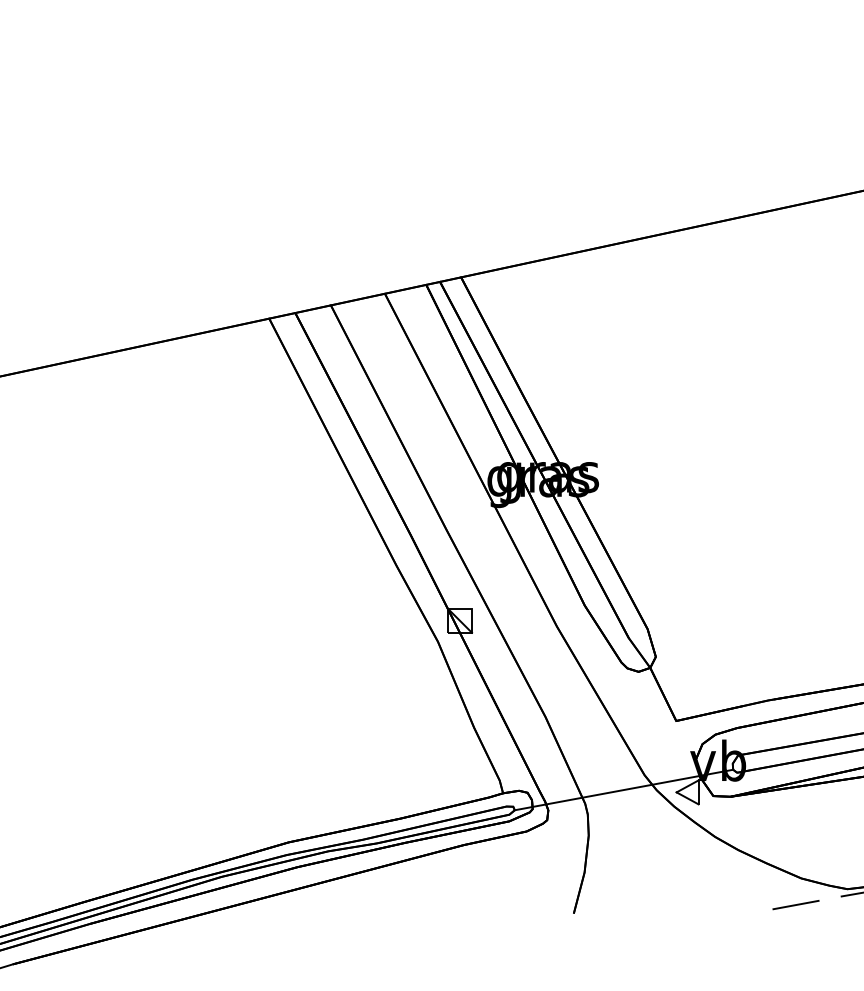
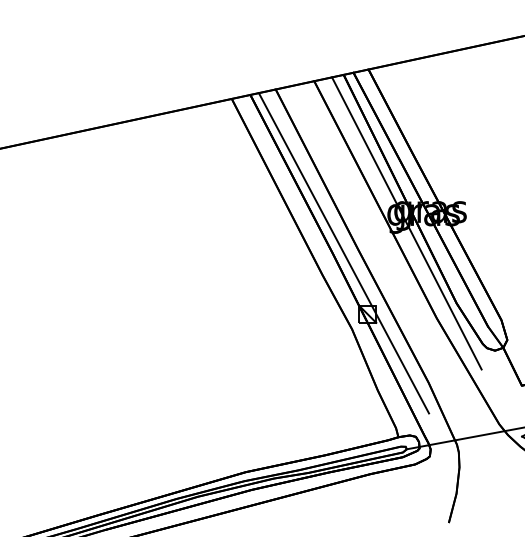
line: (514, 493) -> (406, 223), added
line: (426, 534) -> (343, 252), added

